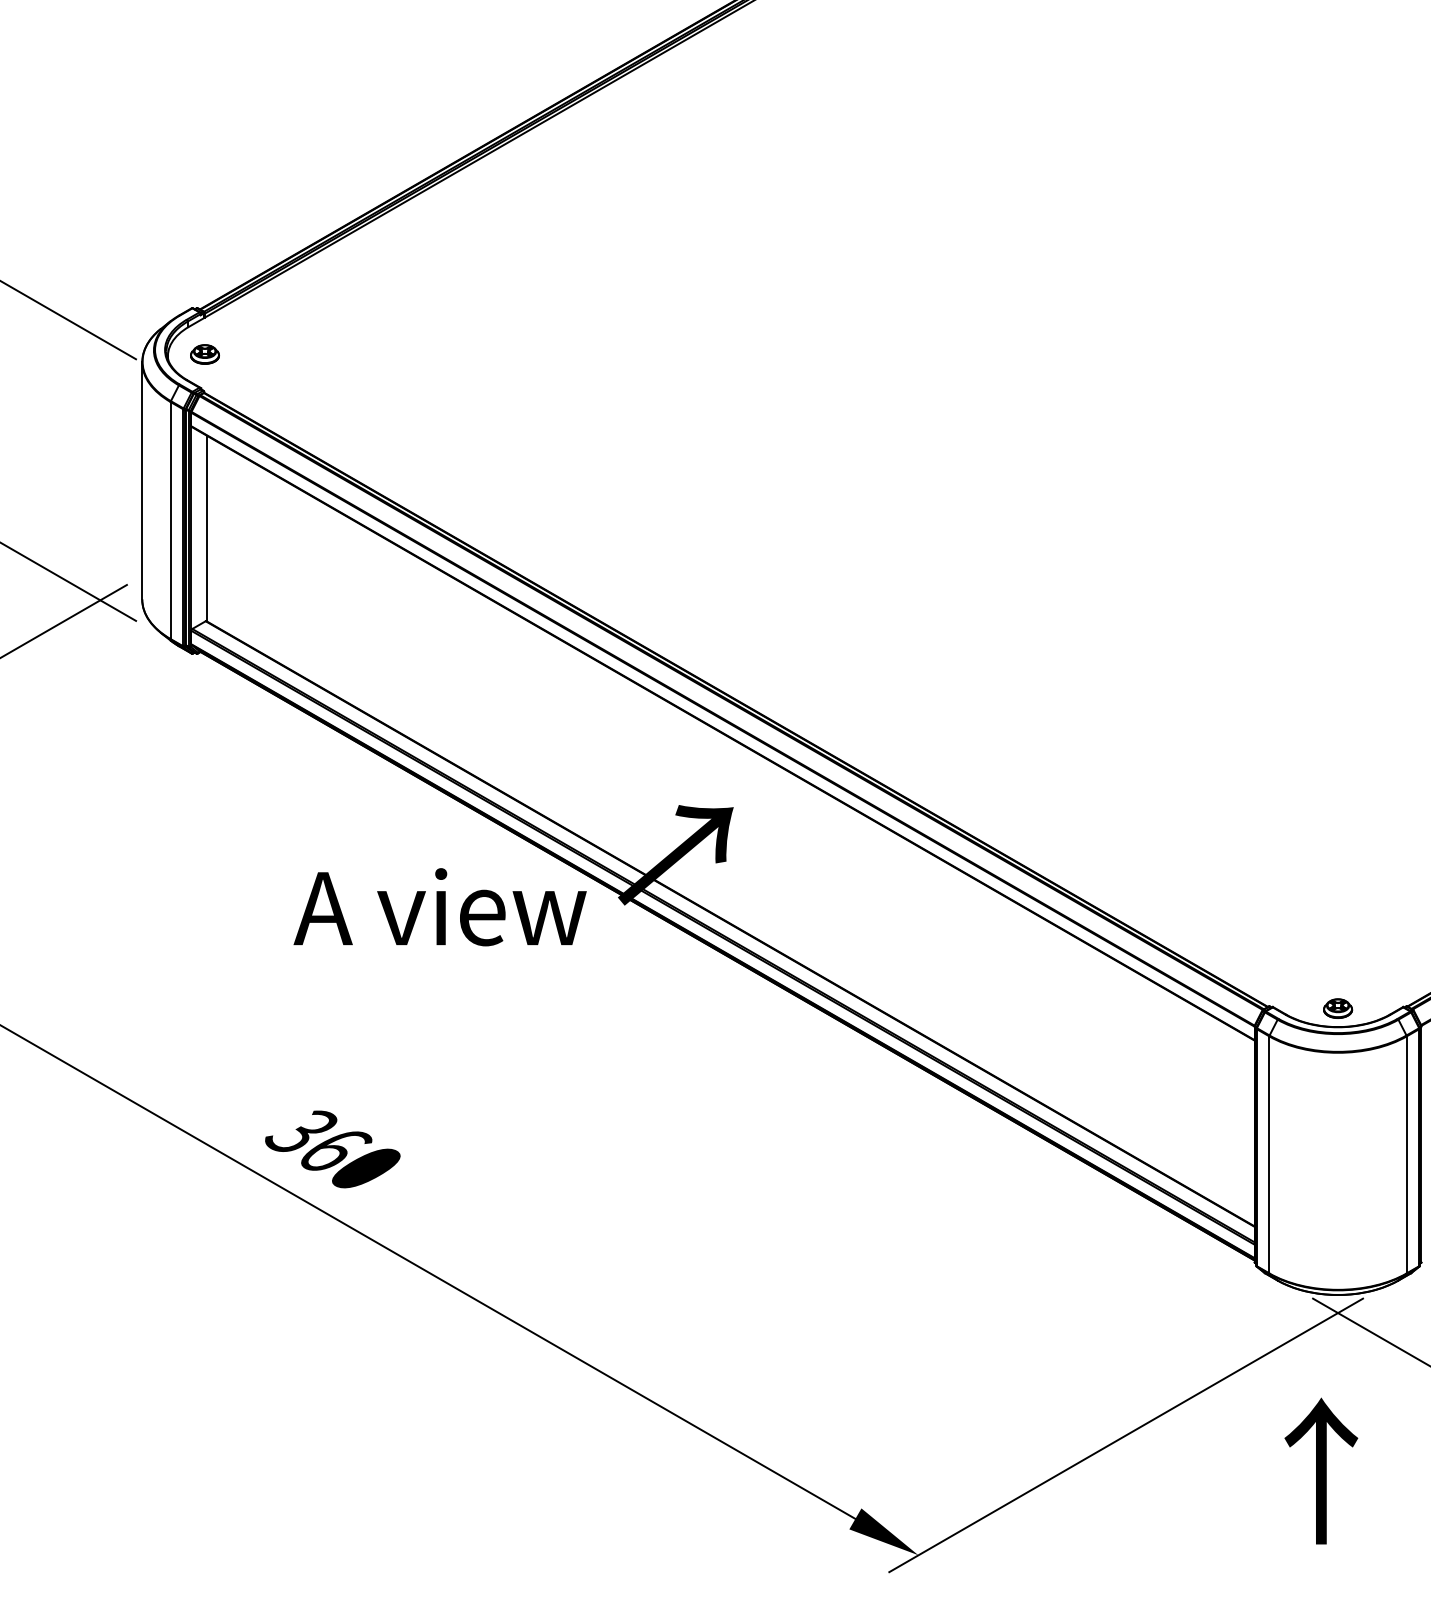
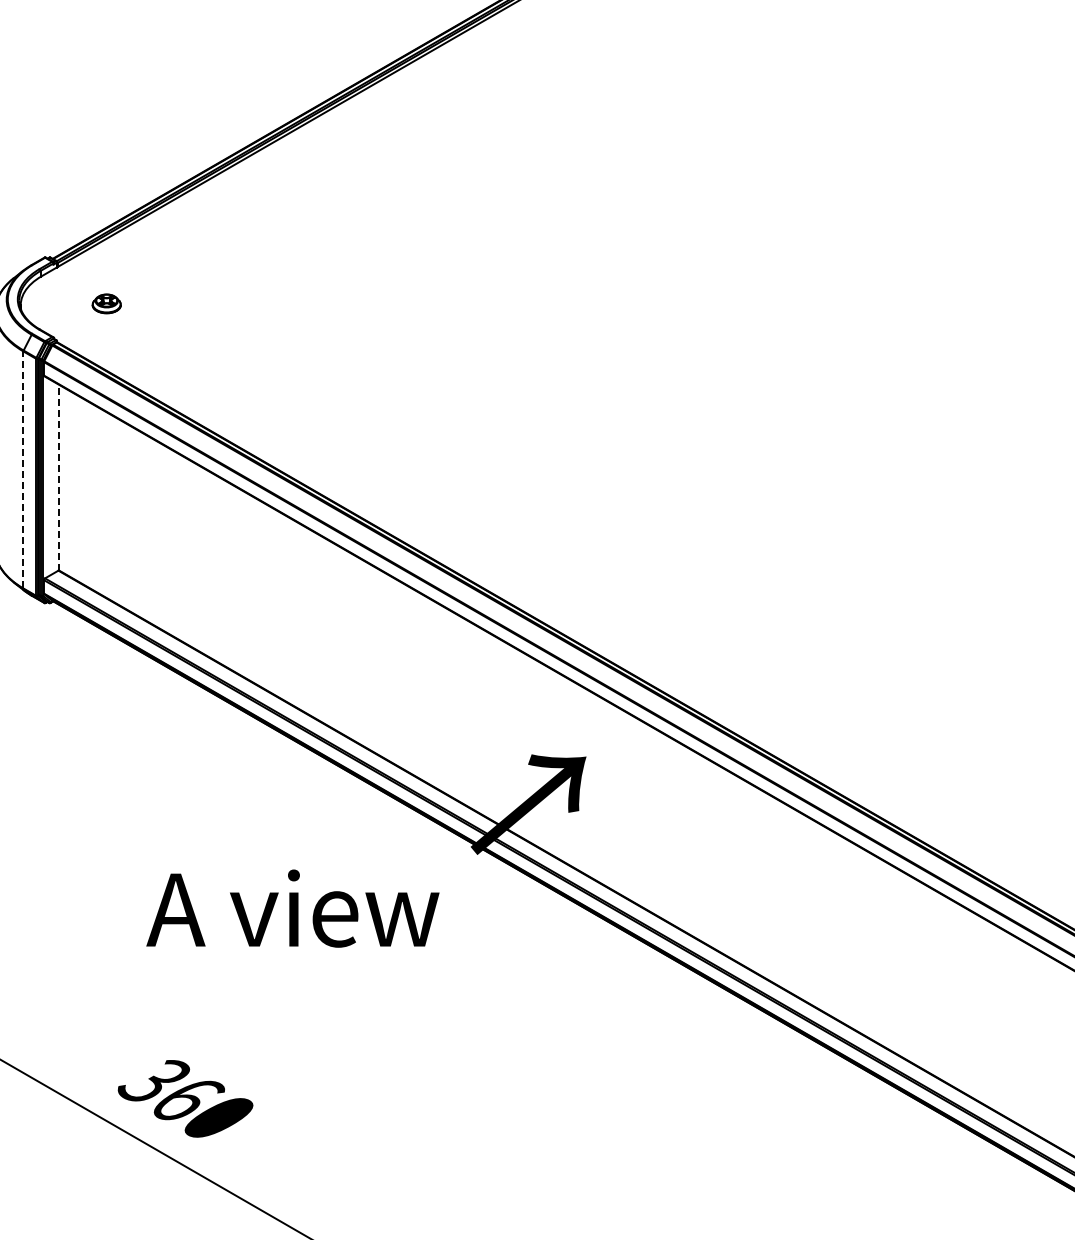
part: (204, 354) -> (106, 303), moved
line: (170, 520) -> (23, 469), solid -> dashed
line: (206, 528) -> (59, 477), solid -> dashed
text: (439, 907) -> (292, 908), moved

